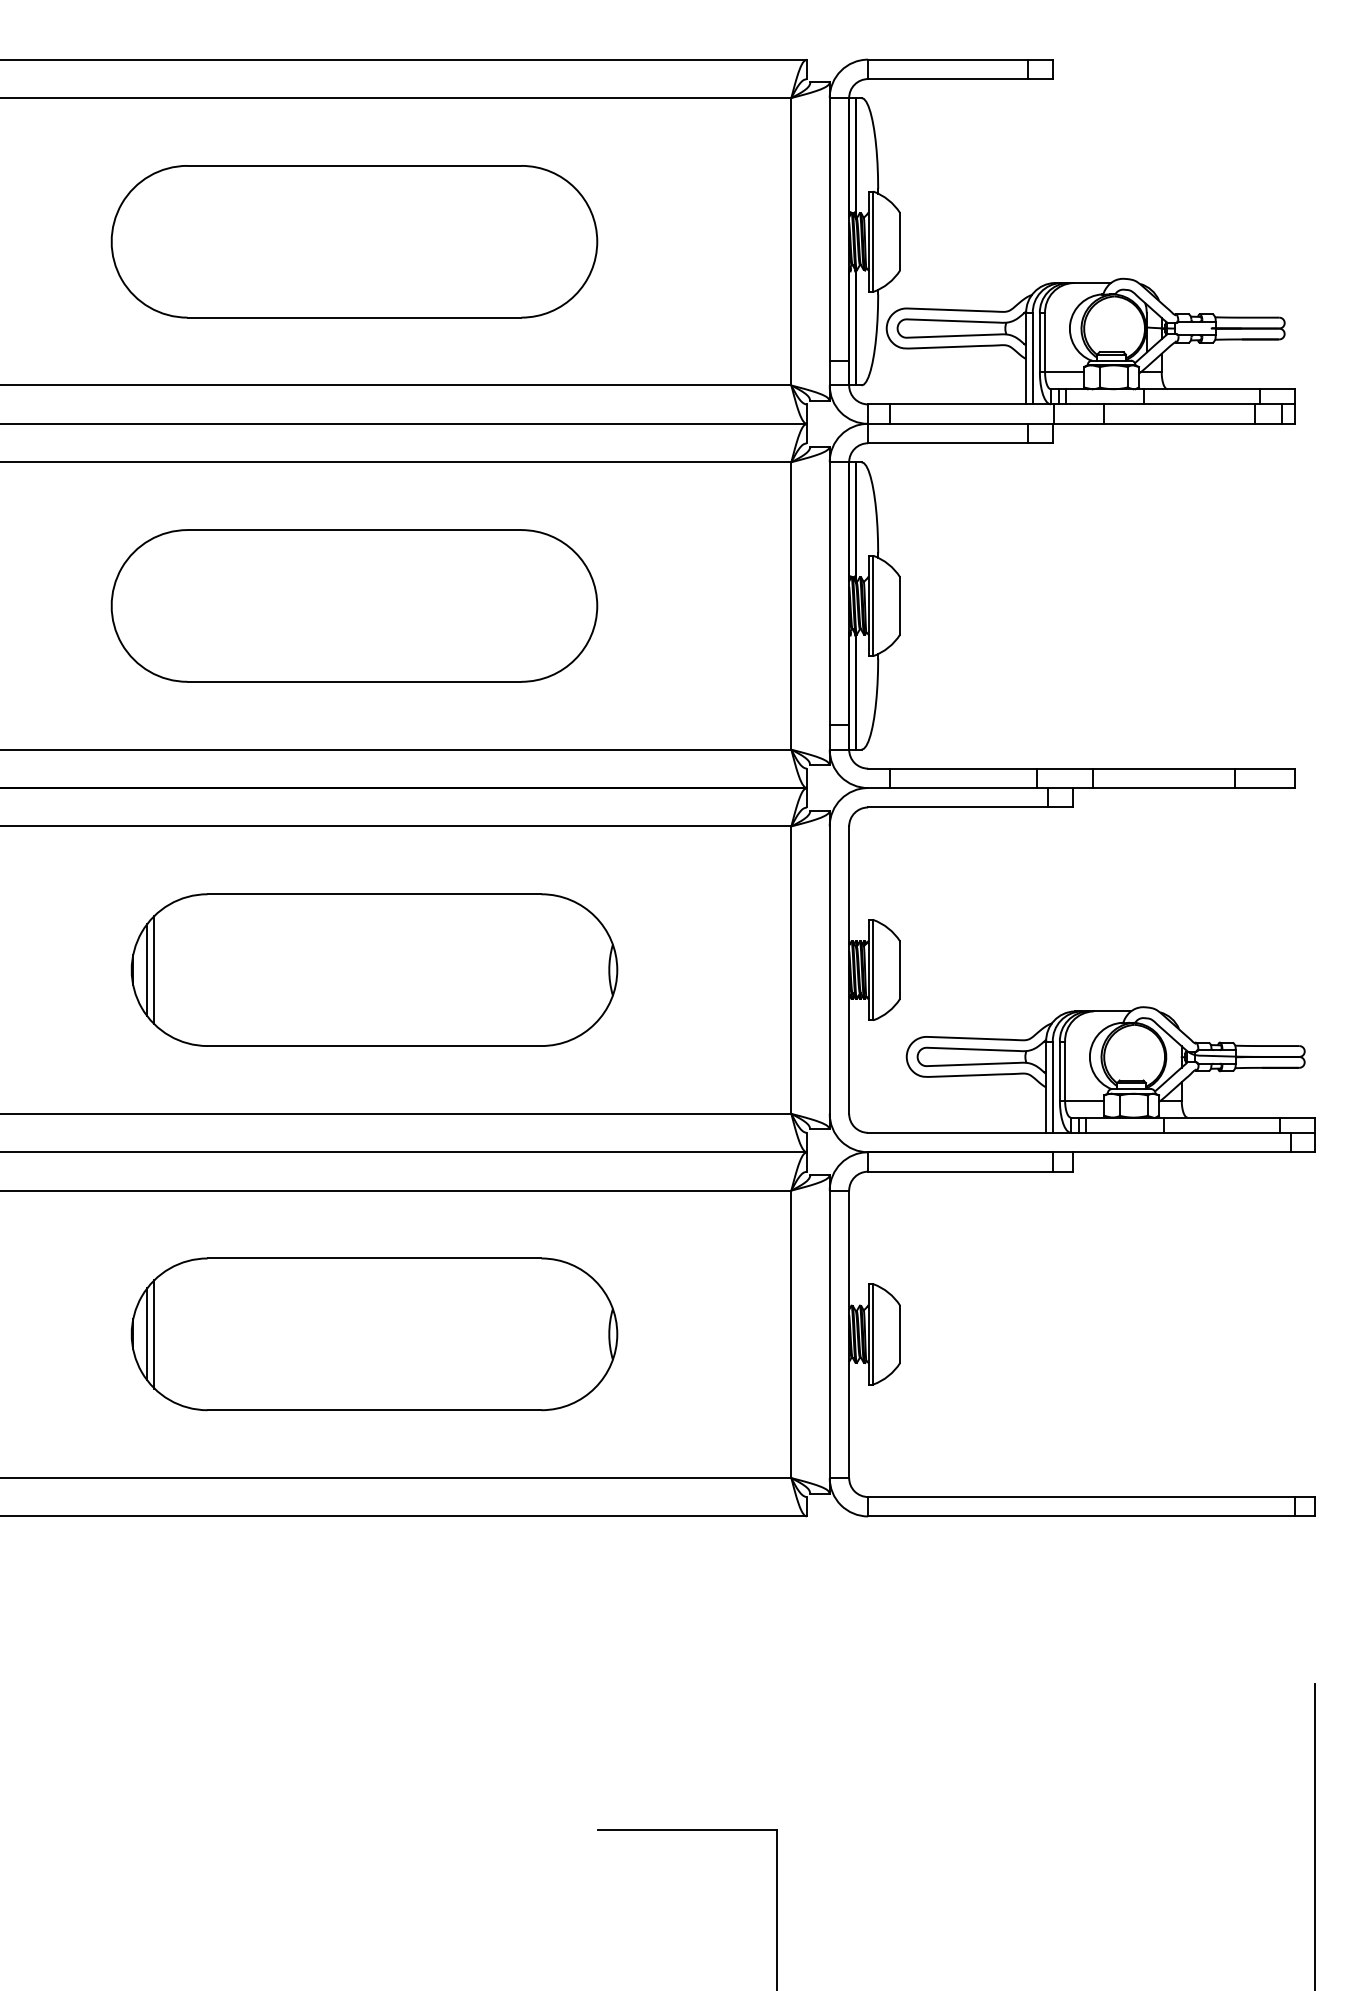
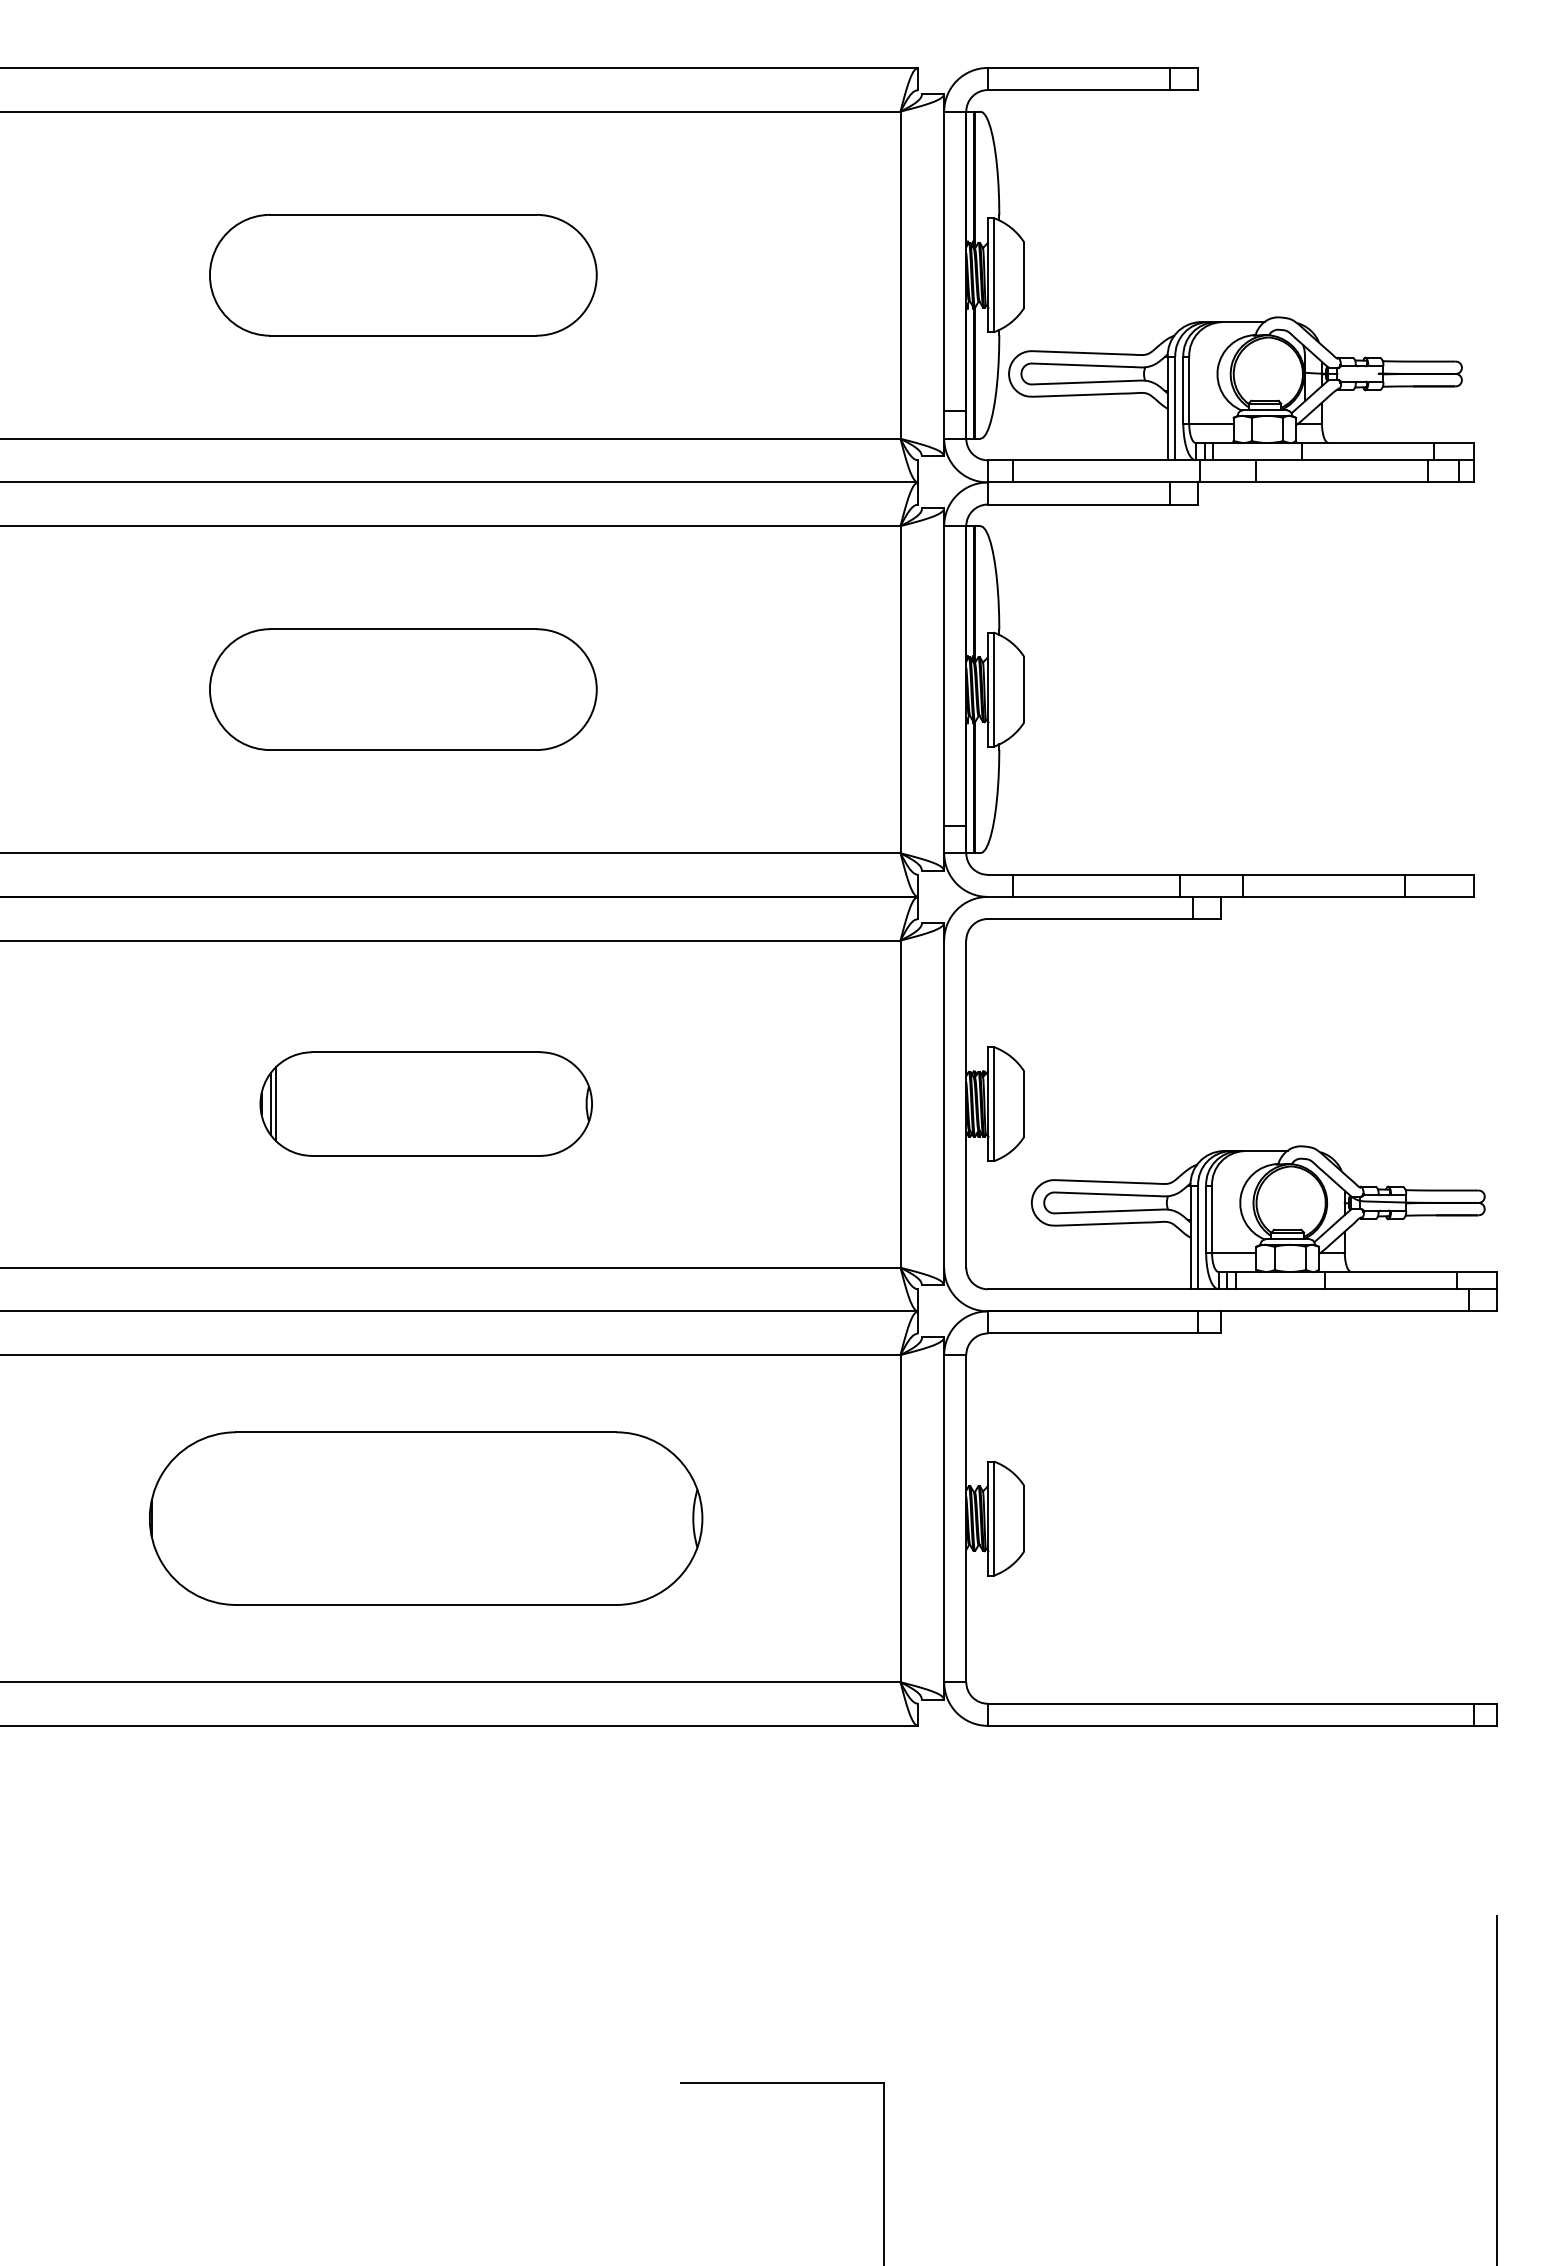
part: (354, 242) -> (403, 275), size x0.7
part: (354, 605) -> (403, 689), size x0.7
part: (374, 969) -> (426, 1103), size x0.6
line: (147, 1334) -> (167, 1518), removed
line: (154, 1334) -> (175, 1518), removed

